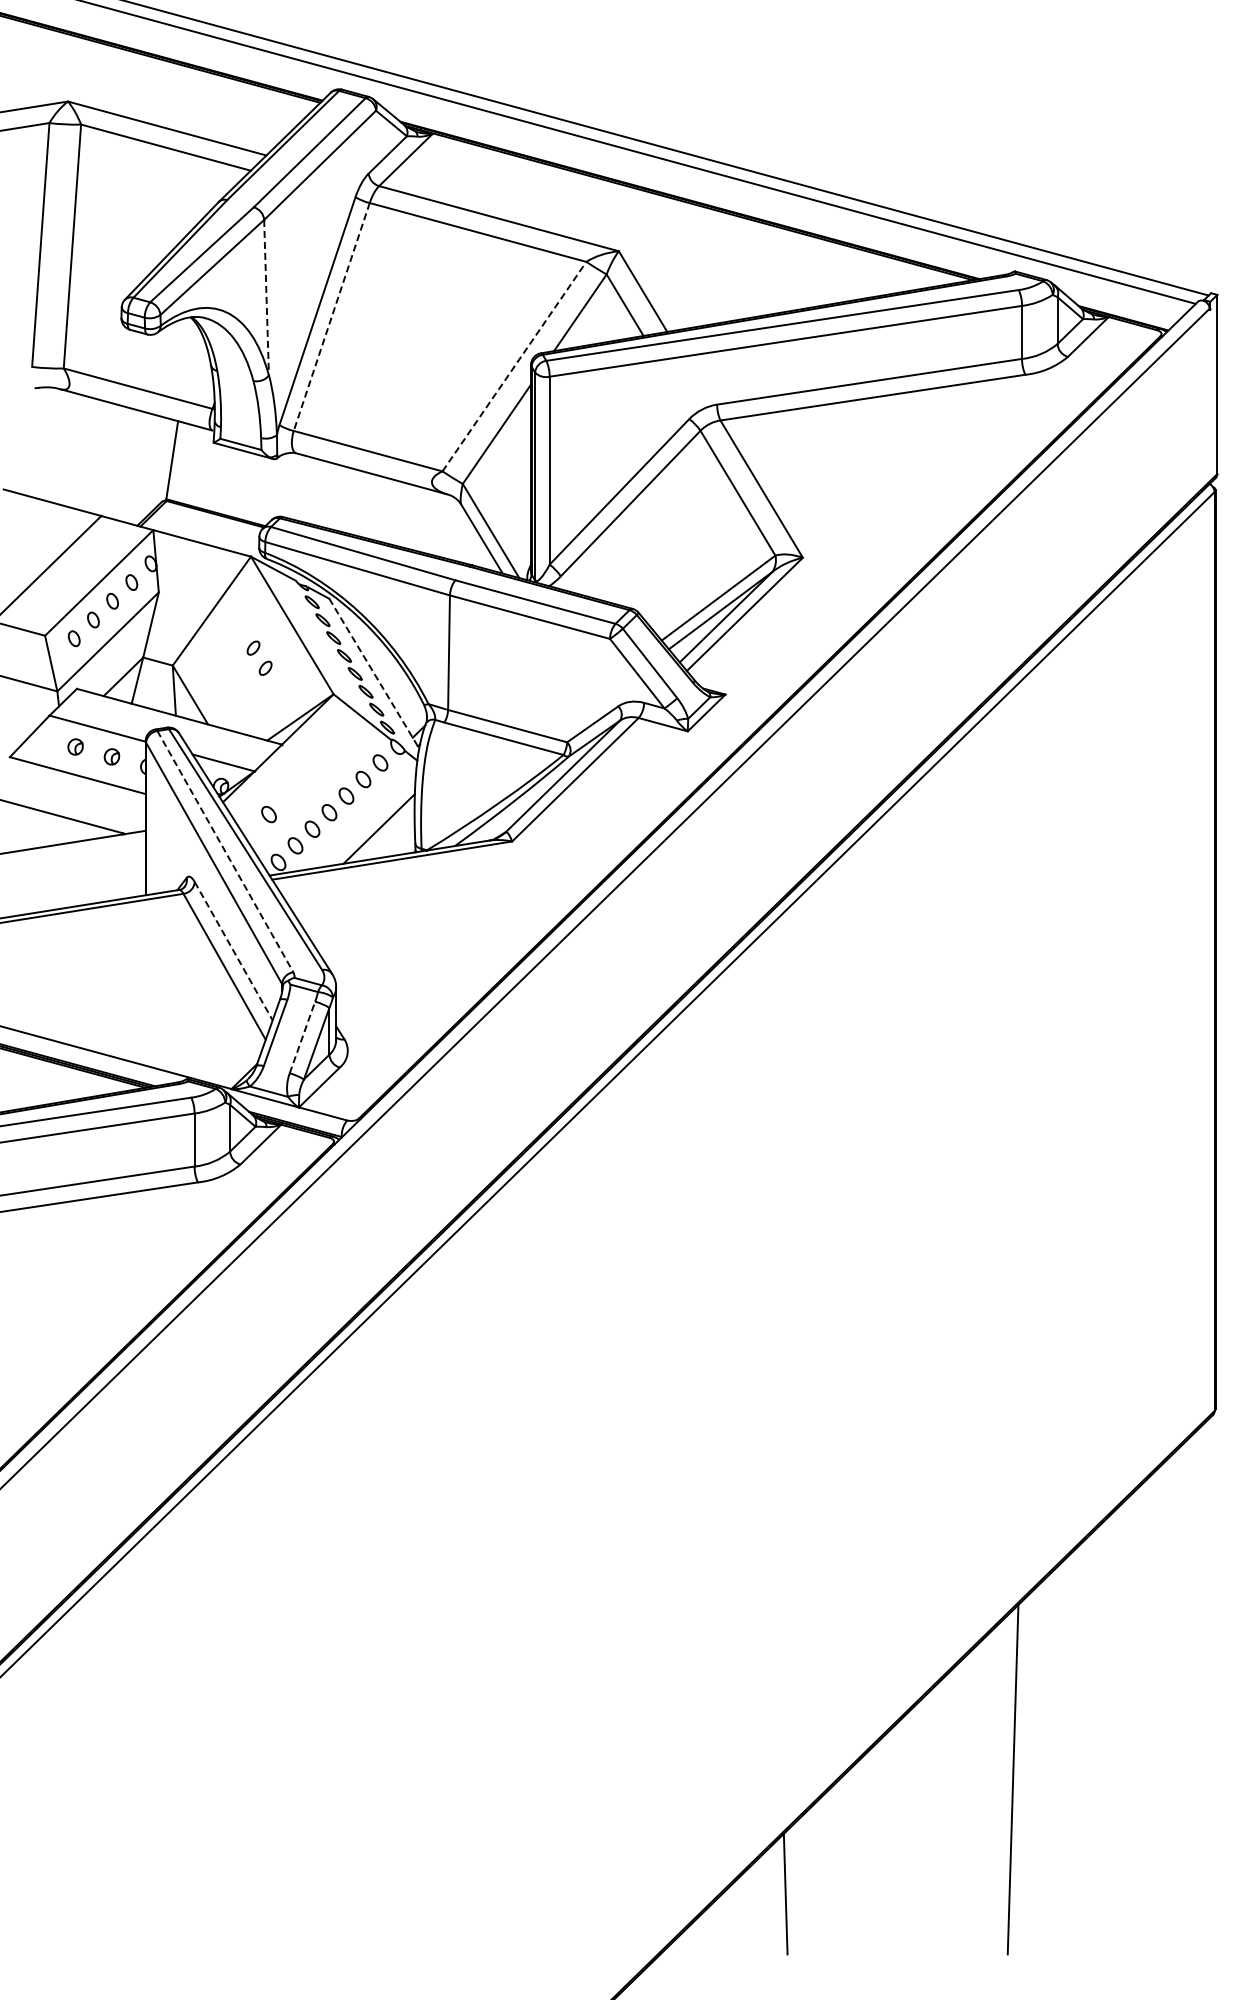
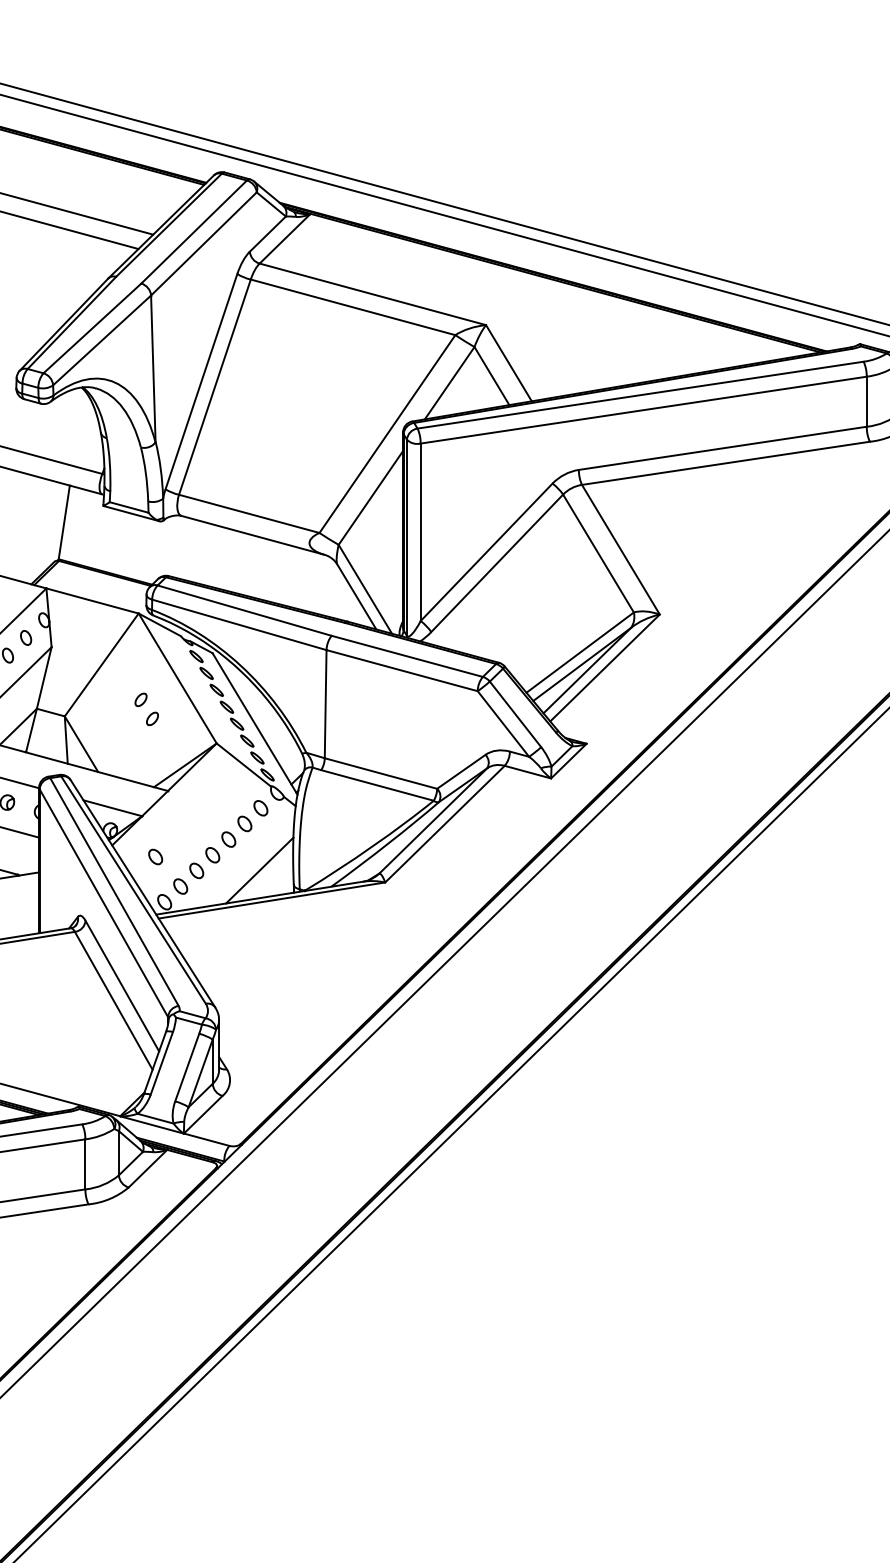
line: (266, 297) -> (153, 368), dashed -> solid
line: (331, 317) -> (214, 387), dashed -> solid
line: (514, 366) -> (387, 433), dashed -> solid
line: (374, 674) -> (255, 724), dashed -> solid
line: (225, 851) -> (114, 891), dashed -> solid
line: (233, 951) -> (122, 986), dashed -> solid
line: (302, 1037) -> (187, 1067), dashed -> solid

